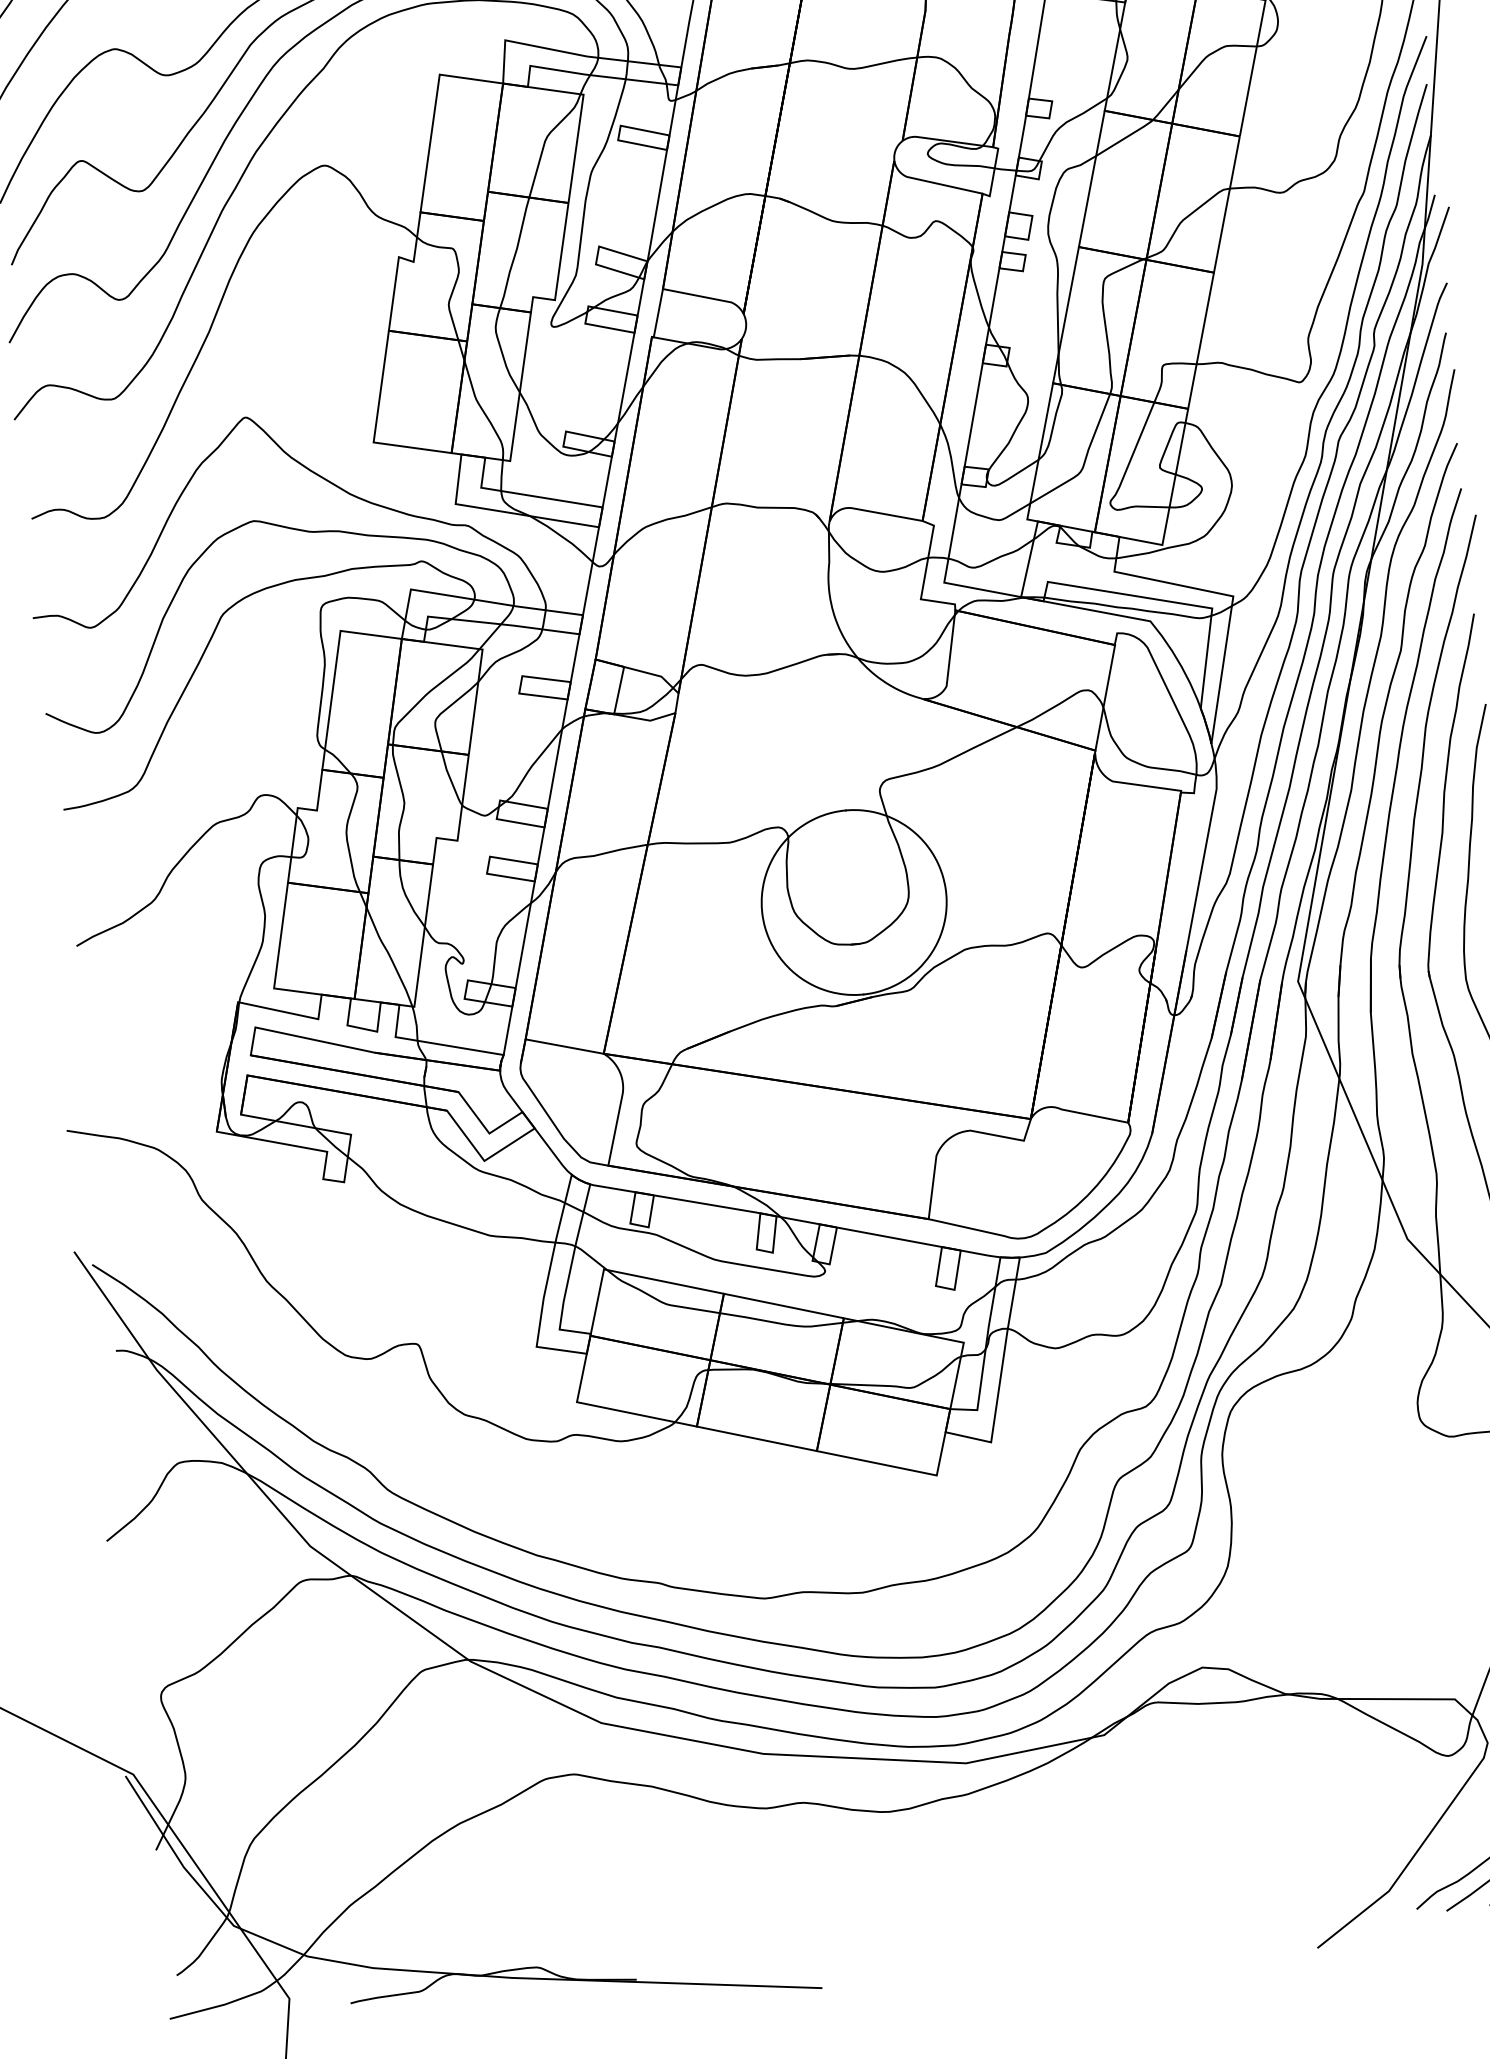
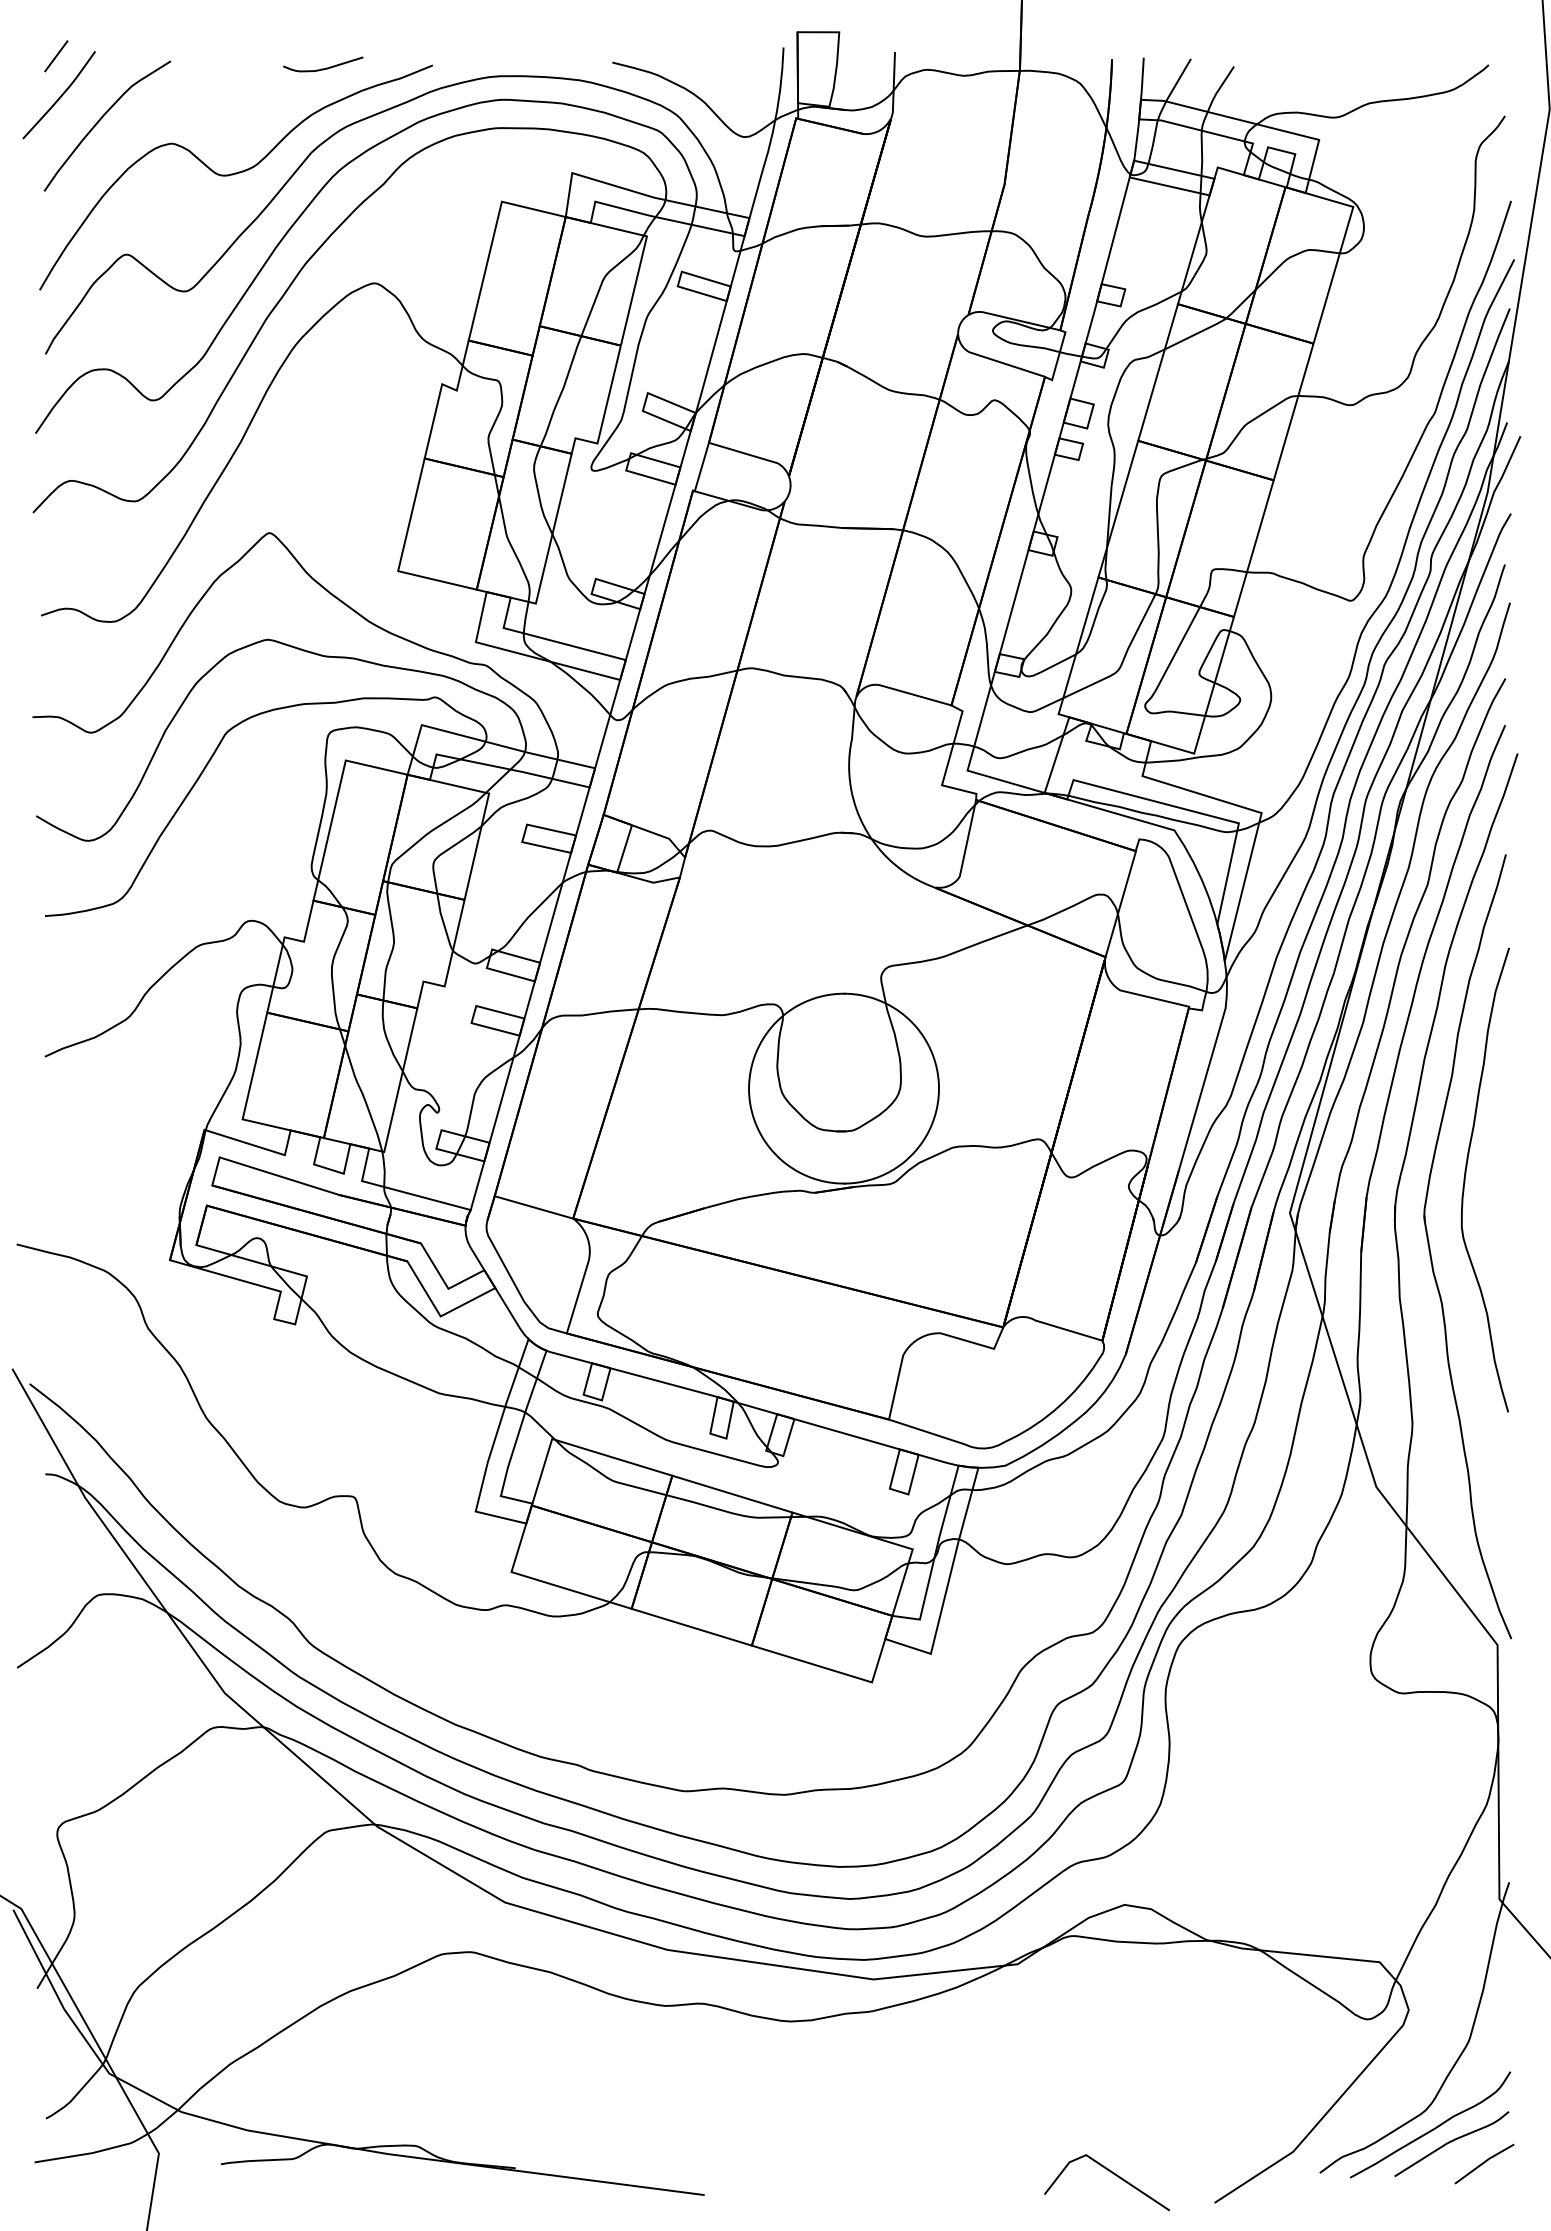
line: (1216, 1930) -> (1113, 2174), added

